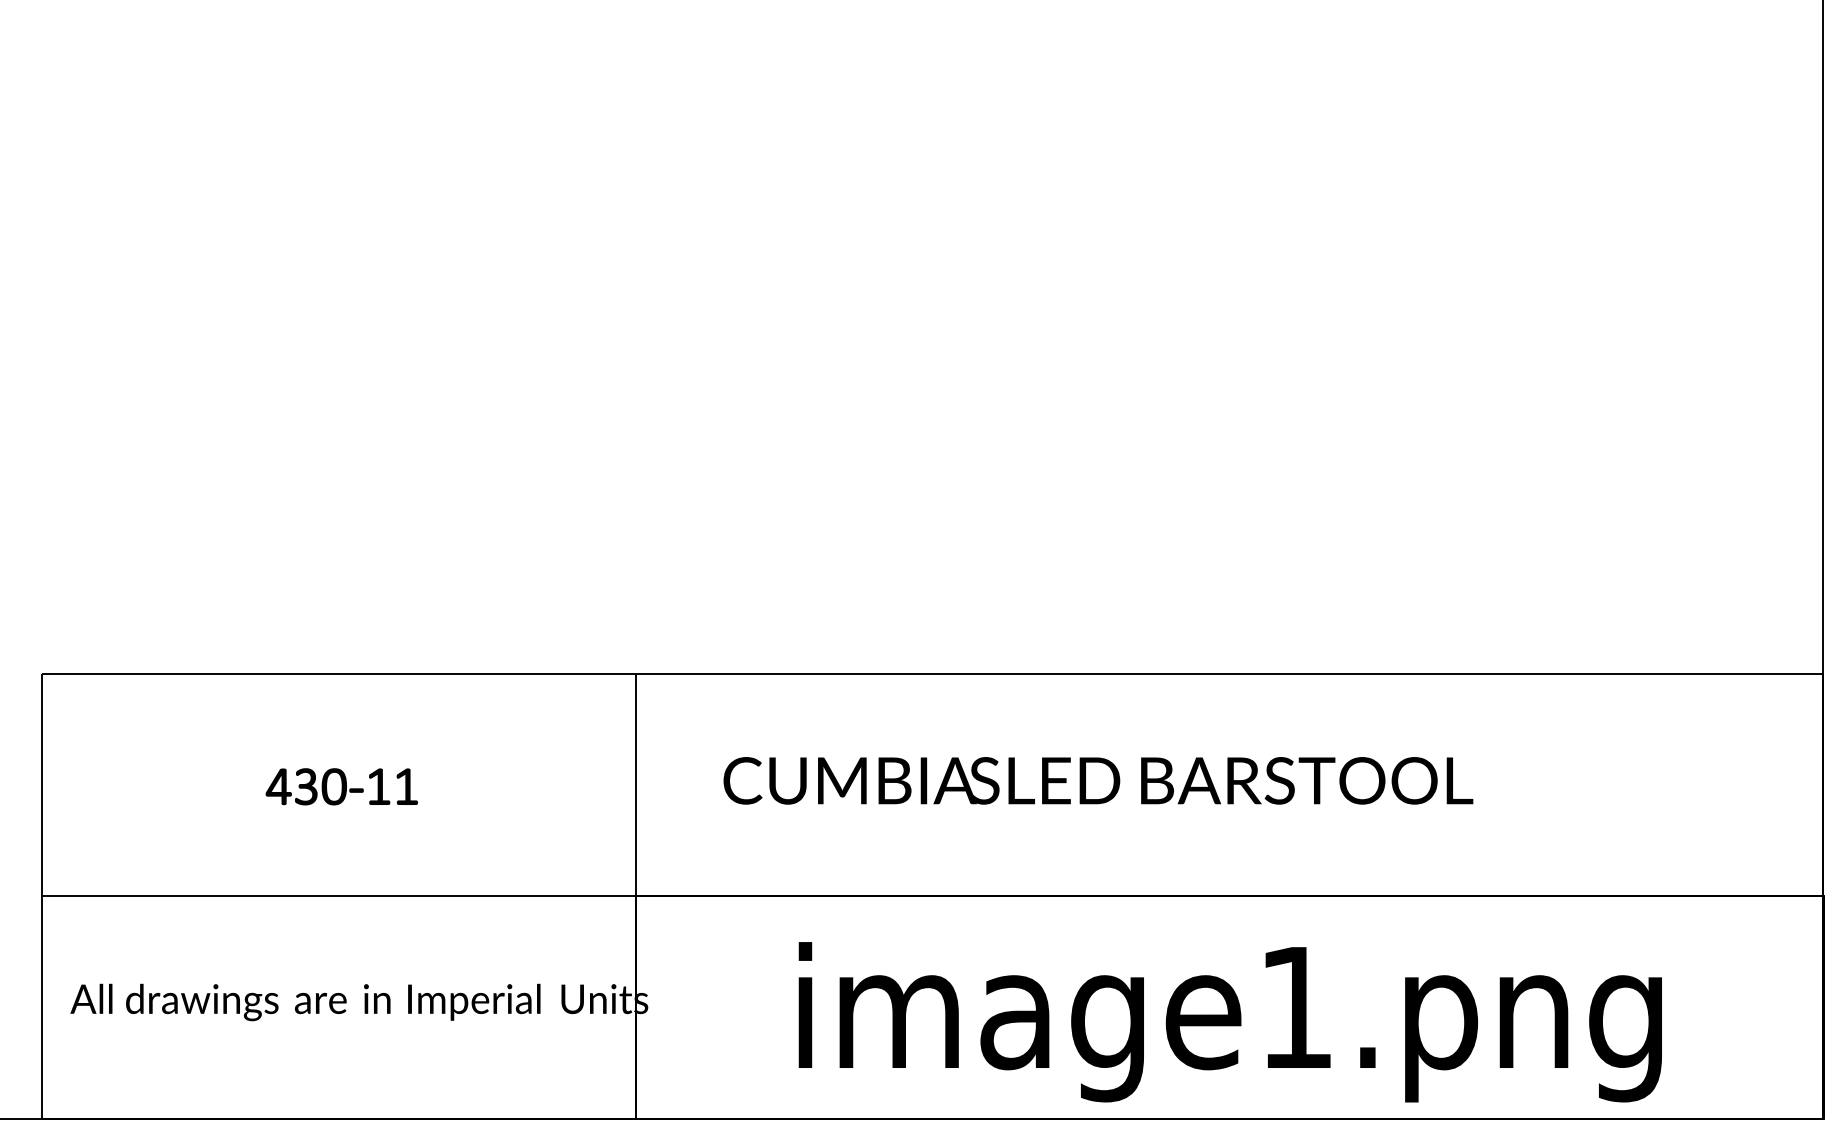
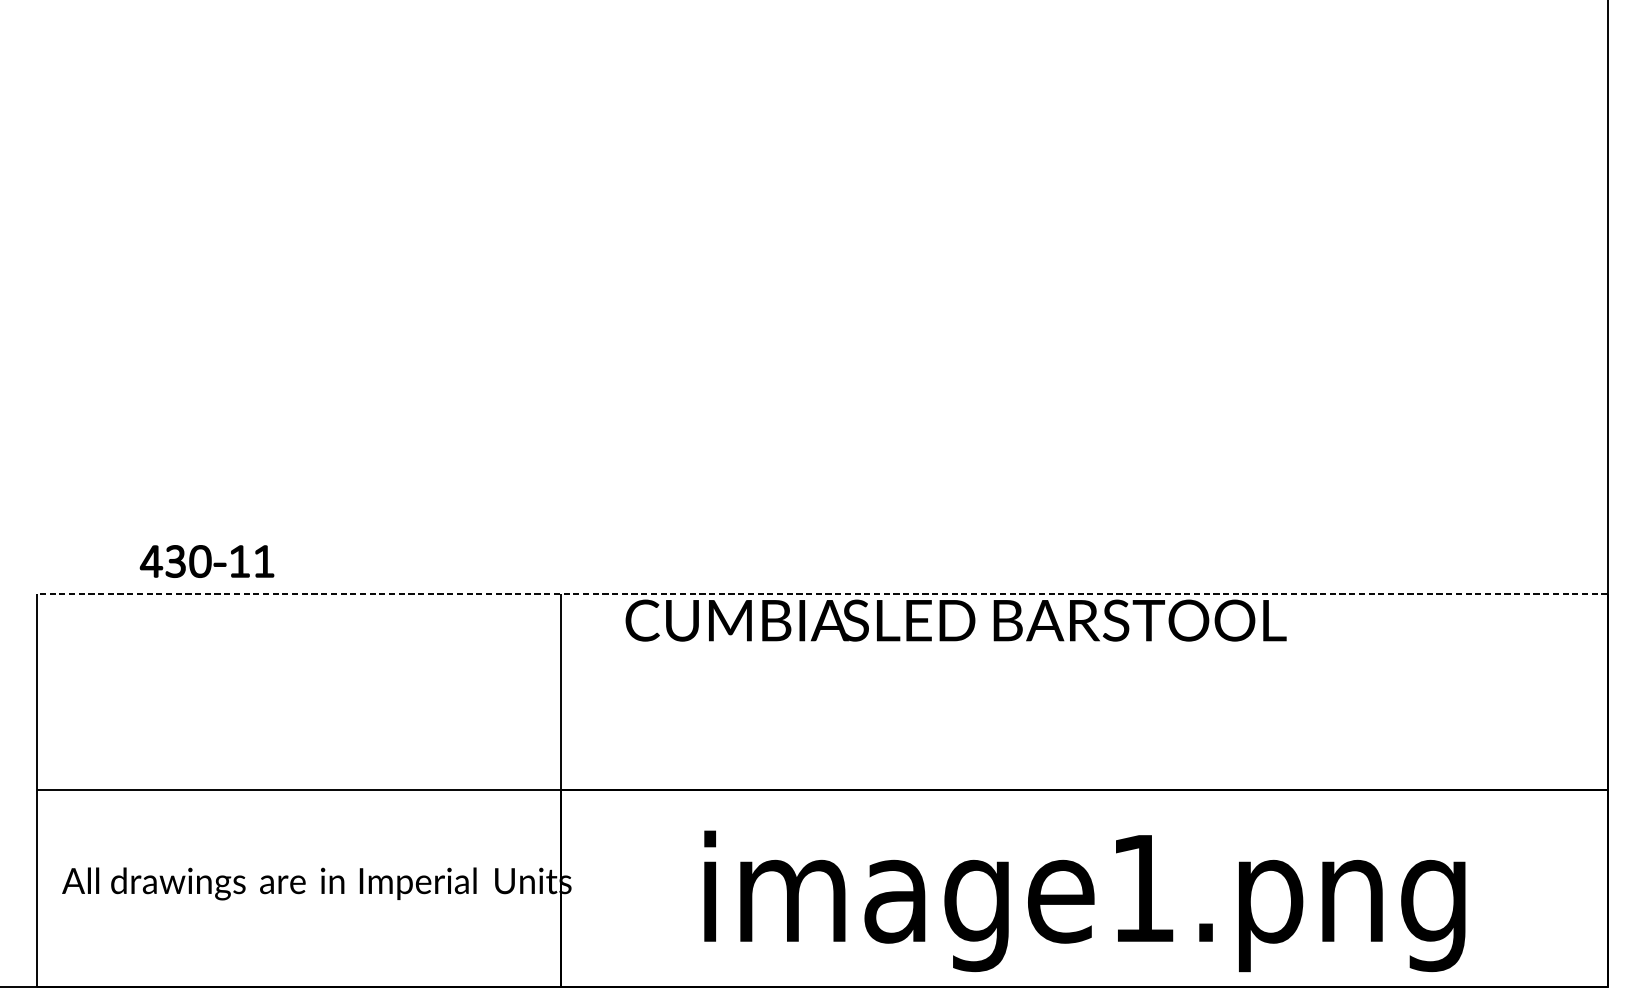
line: (932, 673) -> (822, 593), solid -> dashed
text: (1098, 780) -> (956, 620), moved
part: (341, 786) -> (206, 561), moved

